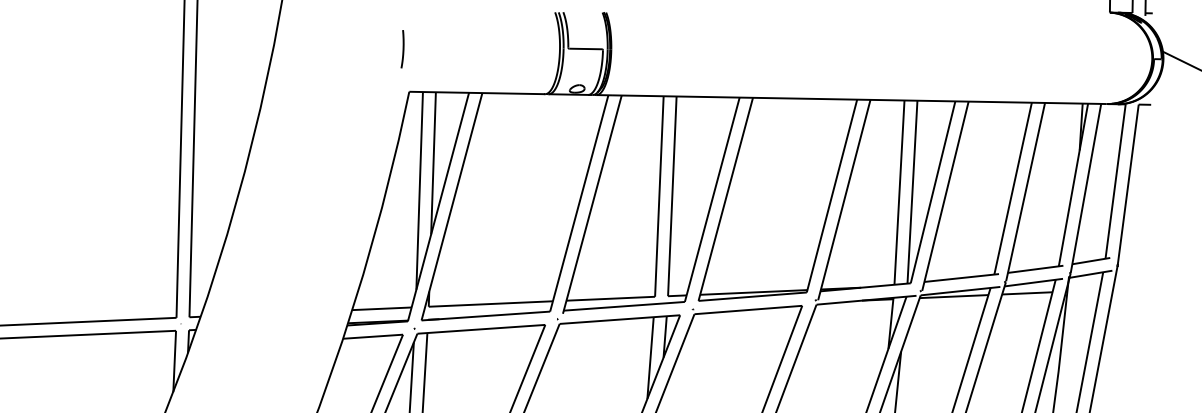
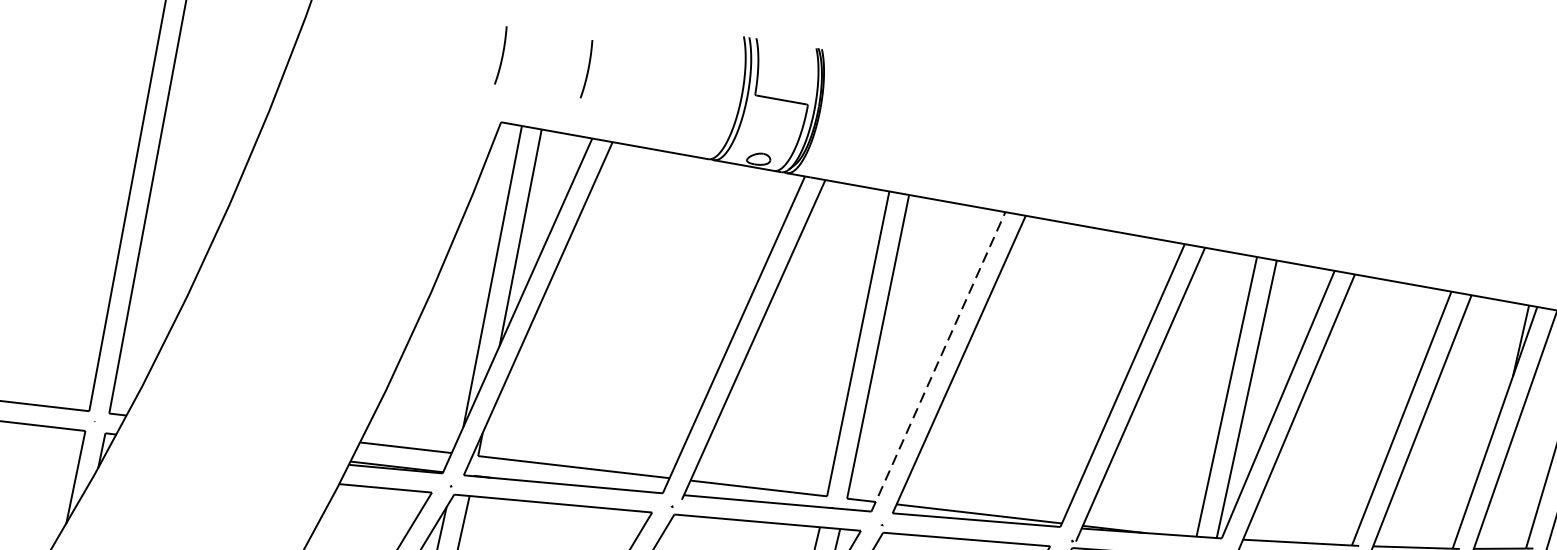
line: (458, 49) -> (586, 69), added
line: (712, 199) -> (938, 361), solid -> dashed

